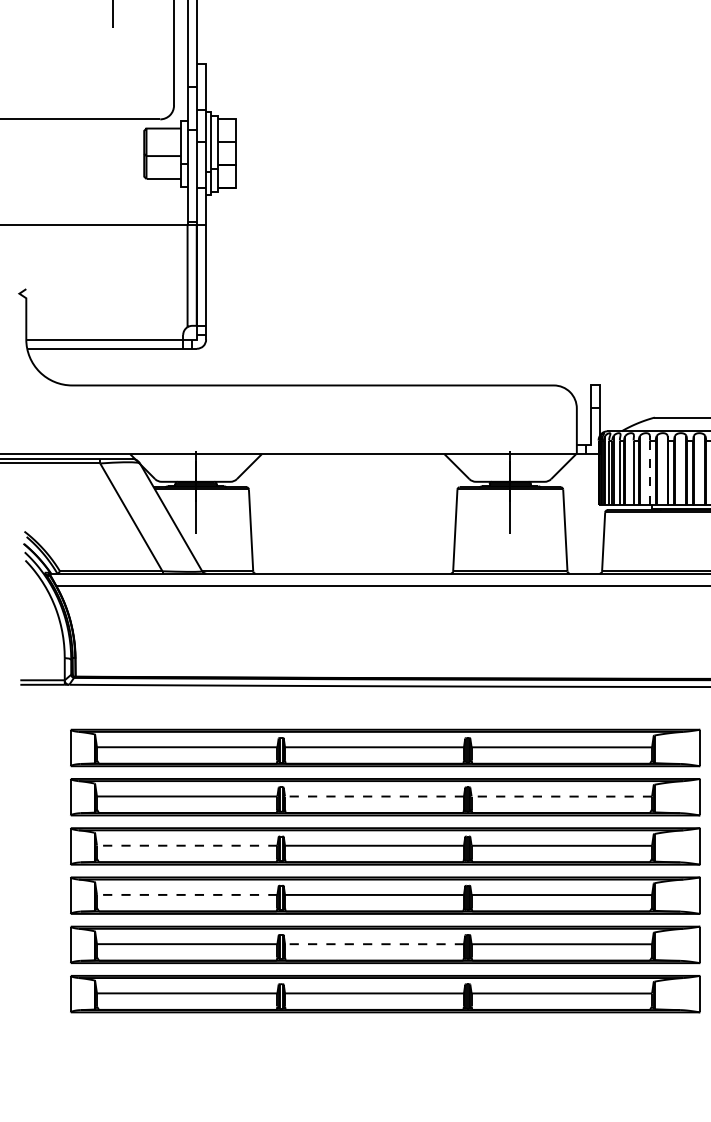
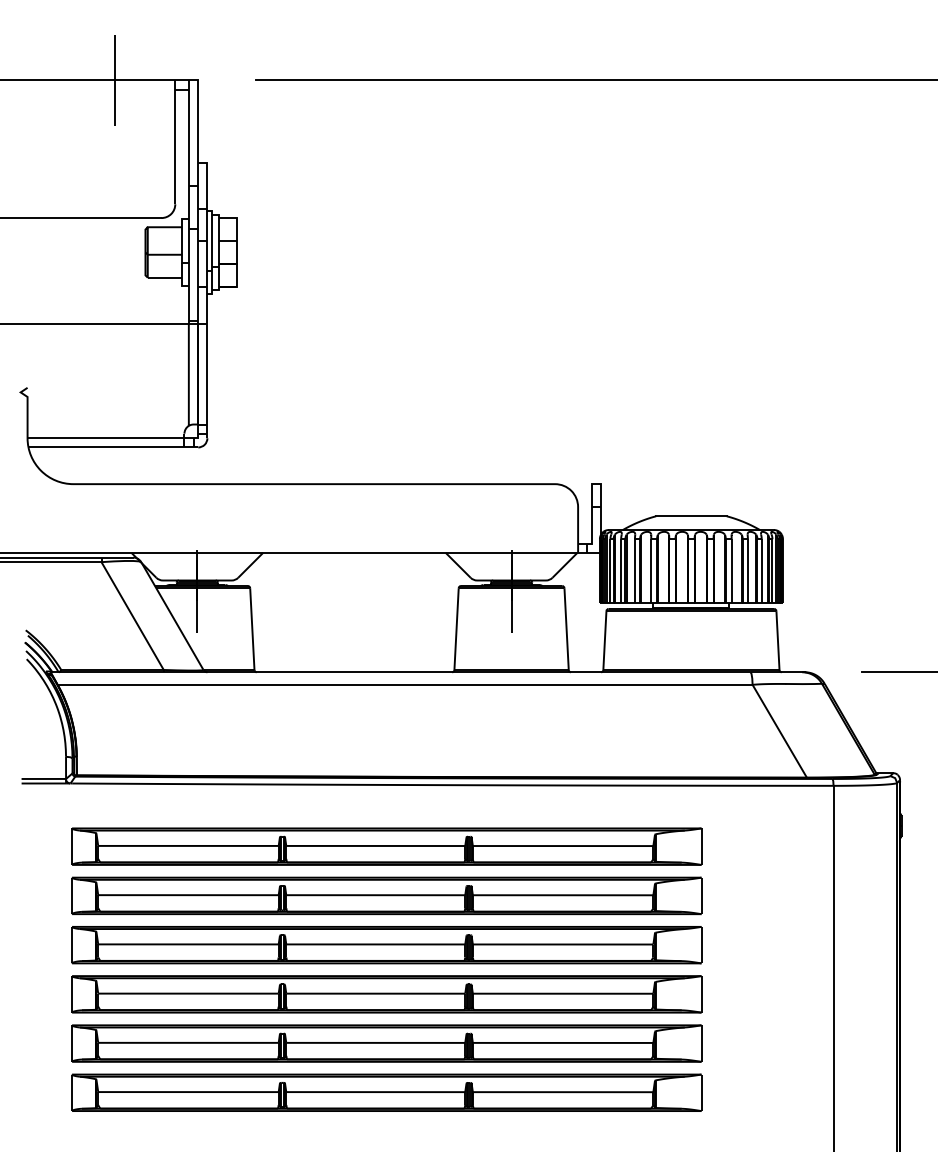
line: (650, 472) -> (651, 571), dashed -> solid
line: (374, 796) -> (375, 895), dashed -> solid
line: (562, 796) -> (563, 895), dashed -> solid
line: (187, 845) -> (188, 944), dashed -> solid
line: (187, 894) -> (188, 993), dashed -> solid
line: (374, 943) -> (375, 1042), dashed -> solid

